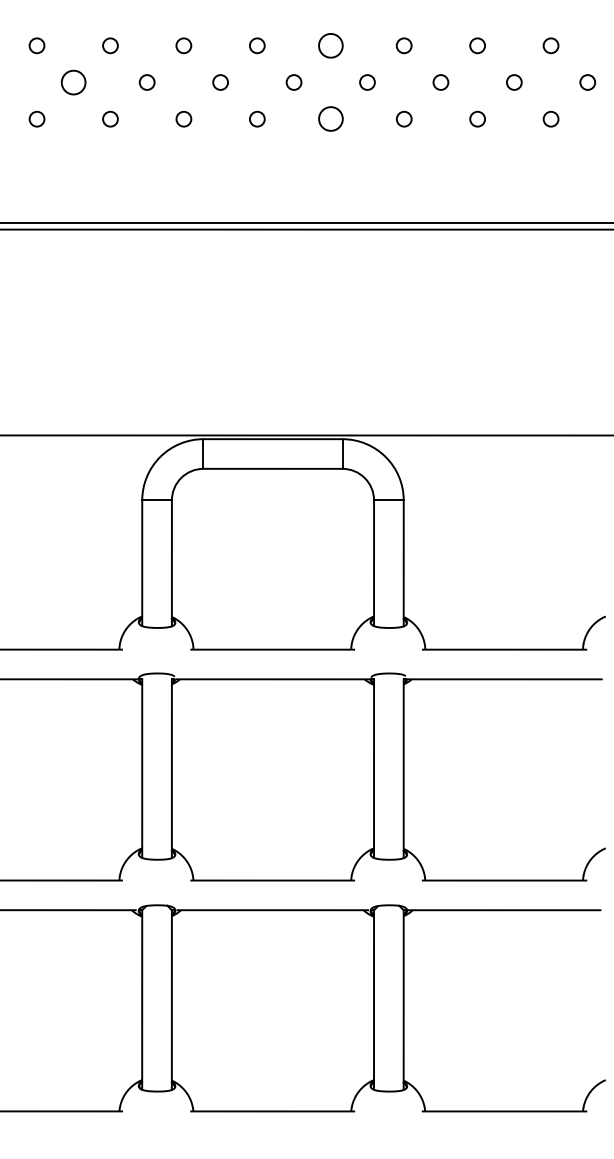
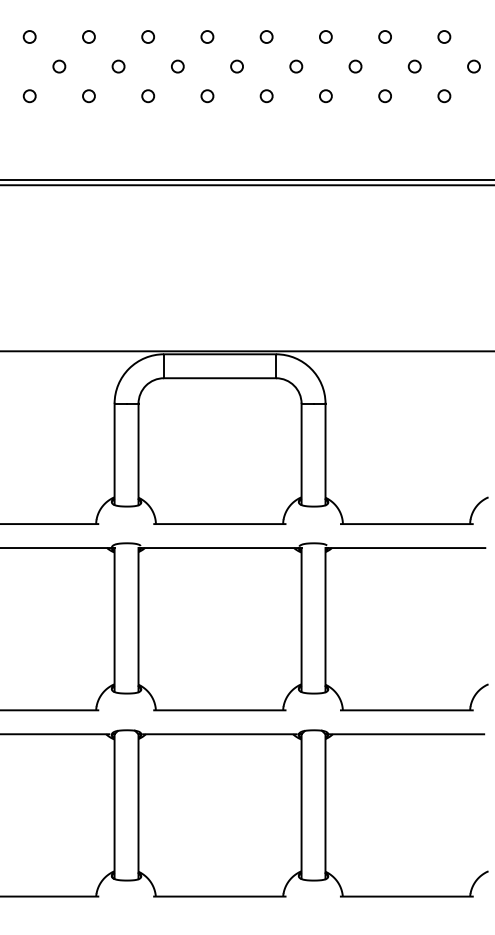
circle: (330, 45) -> (266, 36), size x0.62
circle: (73, 82) -> (59, 66), size x0.62
circle: (330, 119) -> (266, 96), size x0.62

